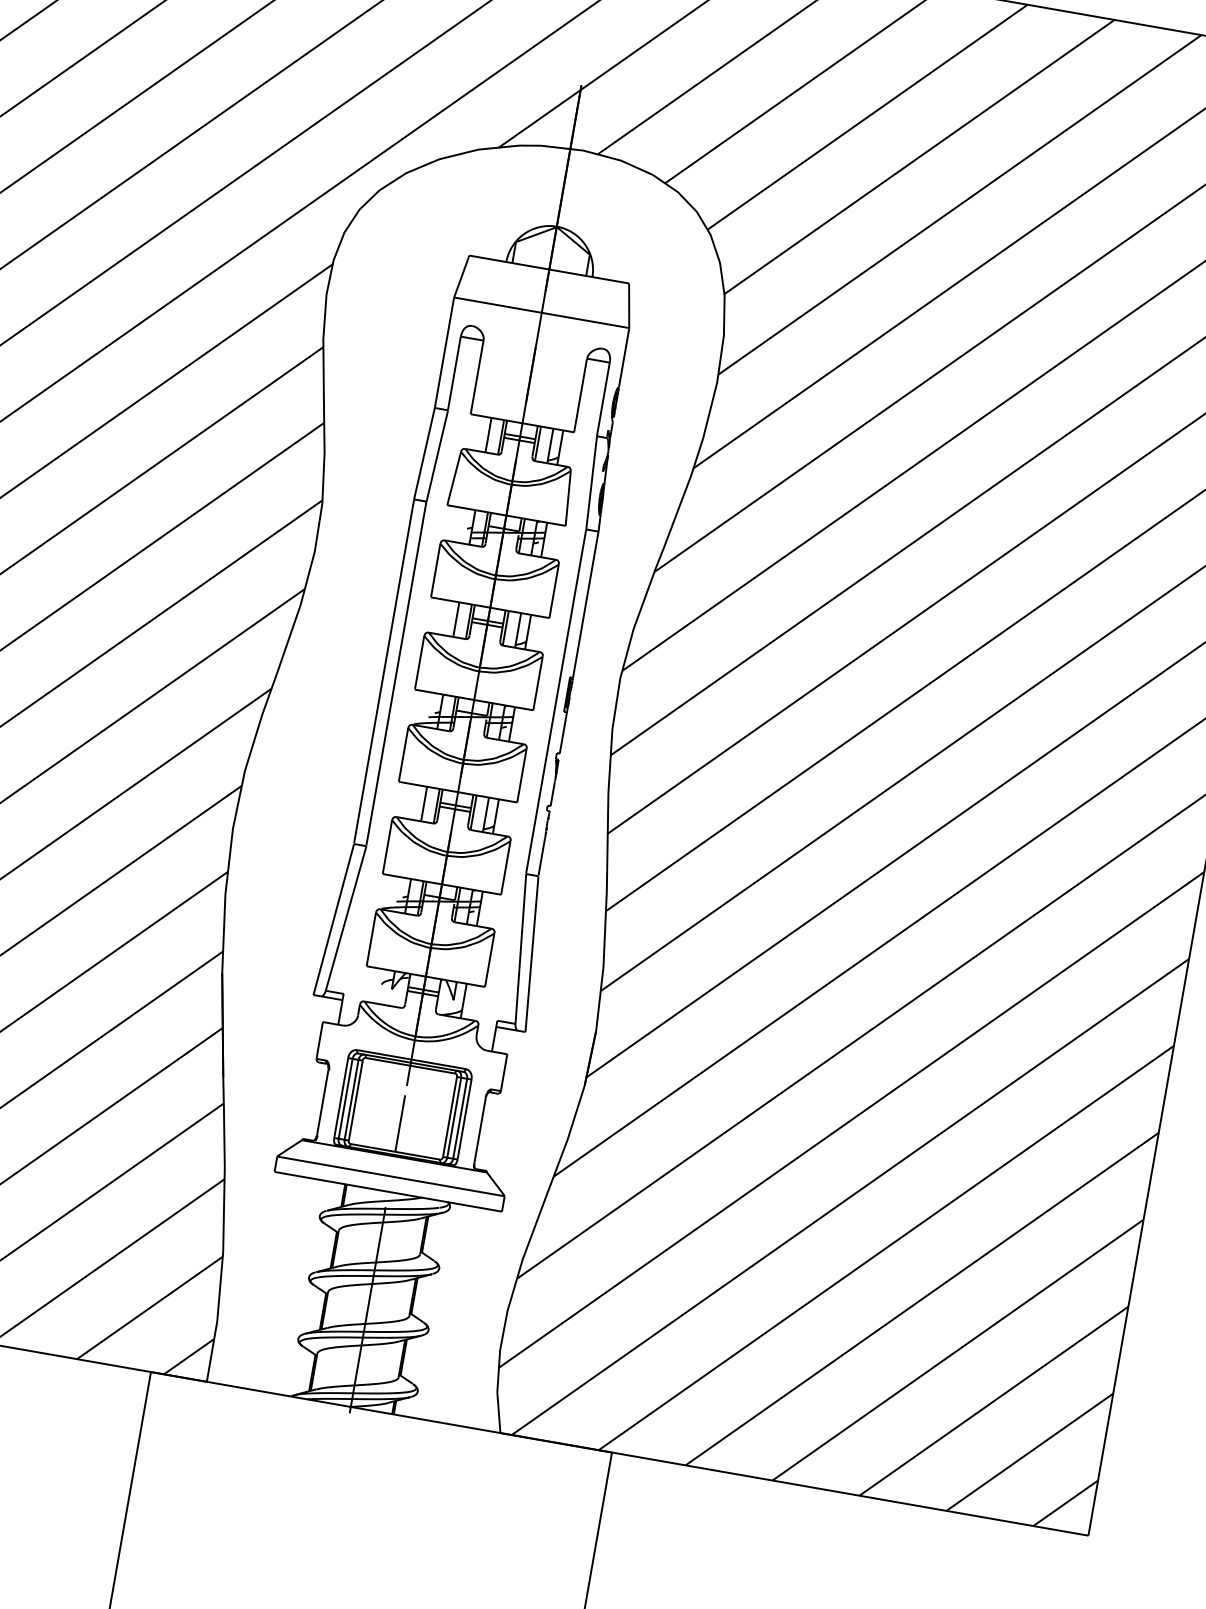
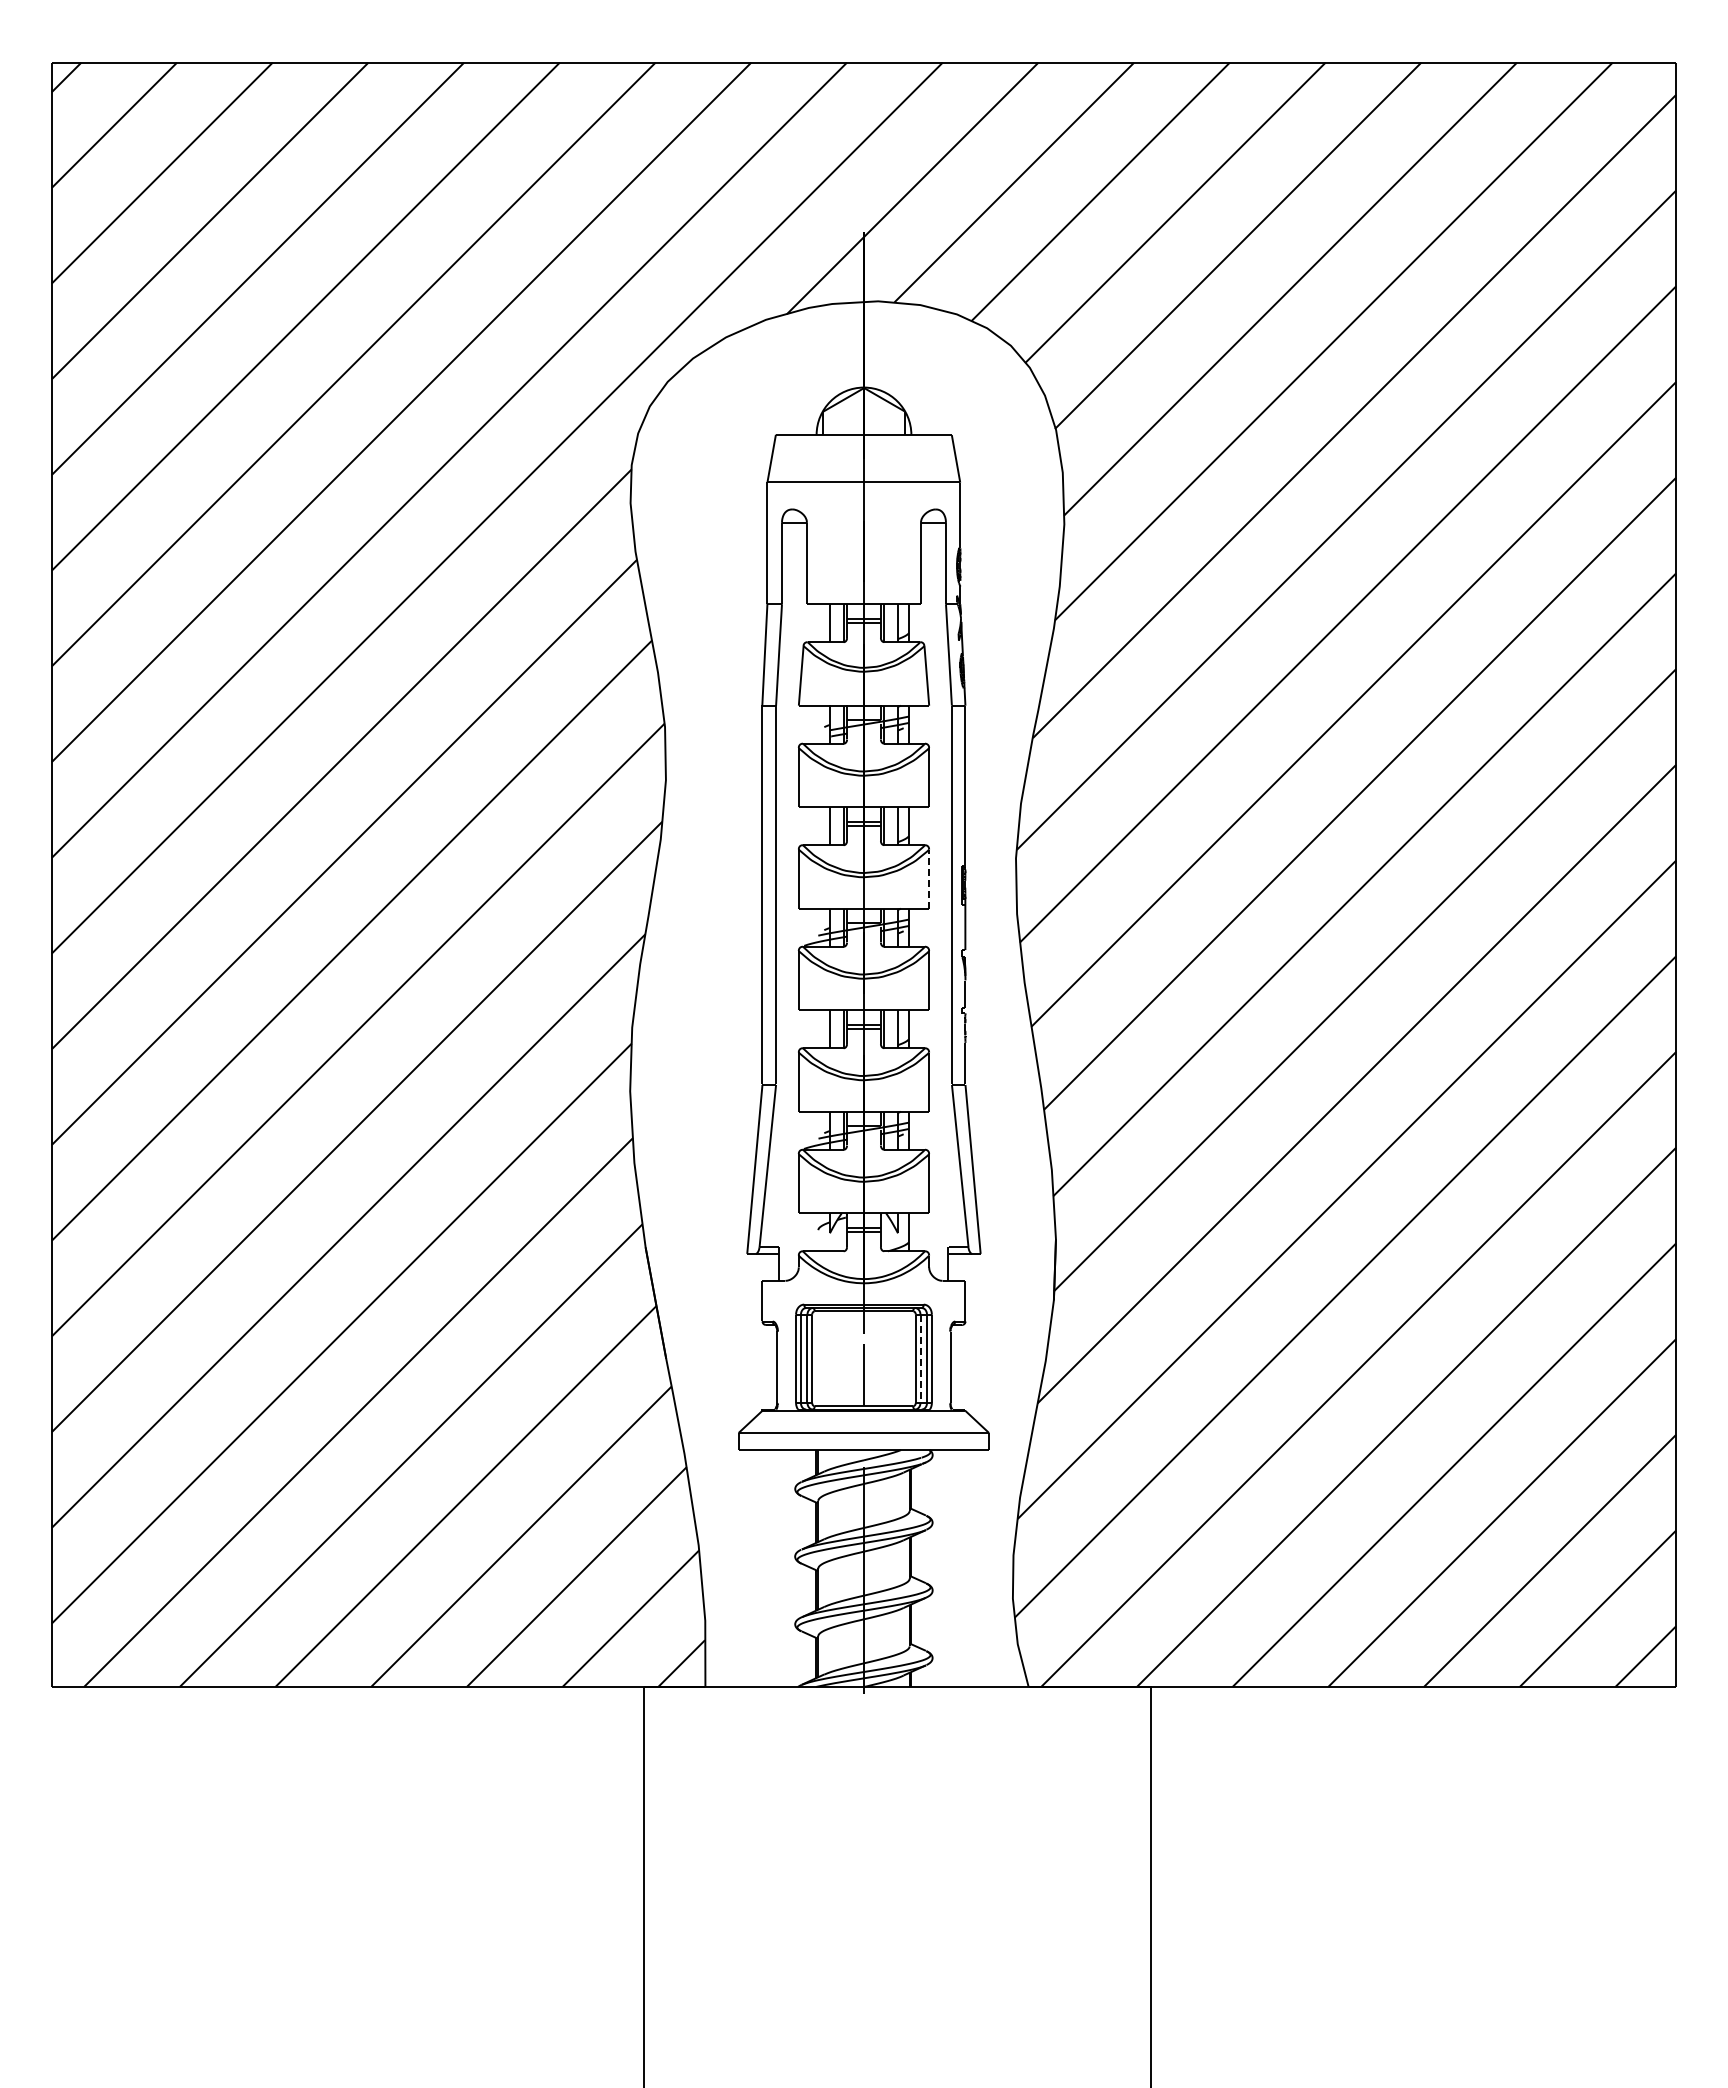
line: (538, 683) -> (929, 879), solid -> dashed
line: (454, 1118) -> (920, 1359), solid -> dashed

